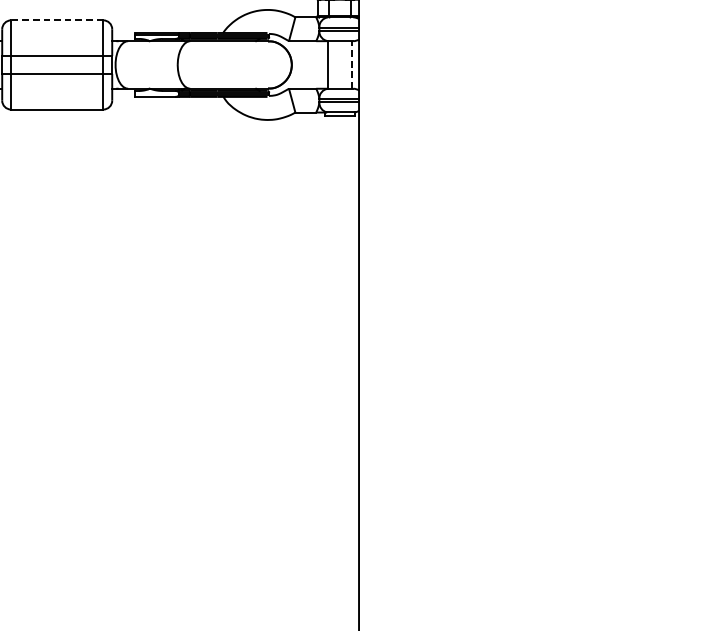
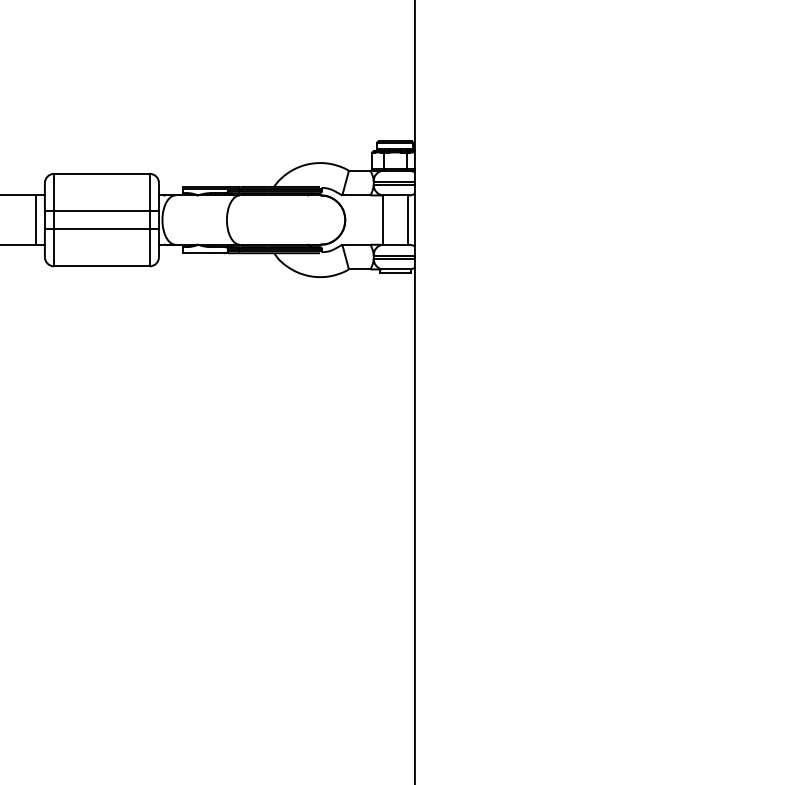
line: (56, 20) -> (101, 173), dashed -> solid
line: (351, 65) -> (407, 220), dashed -> solid

